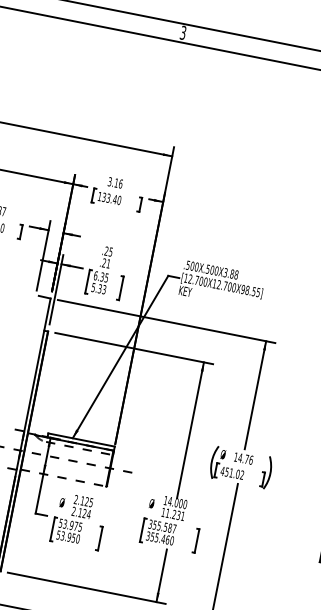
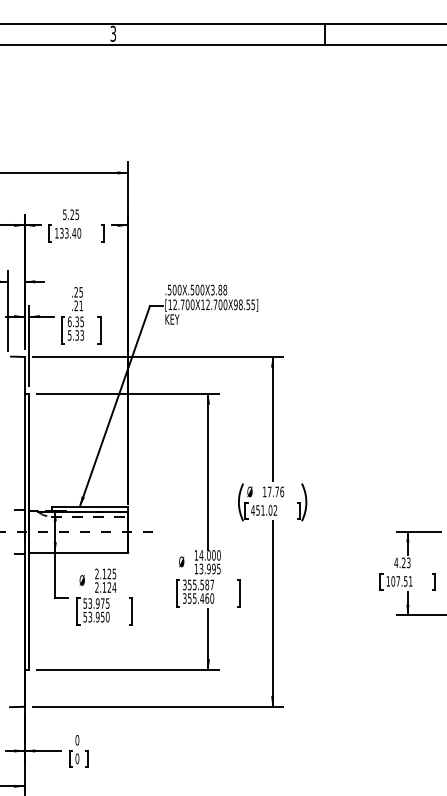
text: (115, 182) -> (71, 214), 3.16 -> 5.25
text: (240, 457) -> (269, 491), 14.76 -> 17.76
line: (63, 477) -> (78, 552), dashed -> solid
text: (174, 514) -> (209, 568), 11.231 -> 13.995

